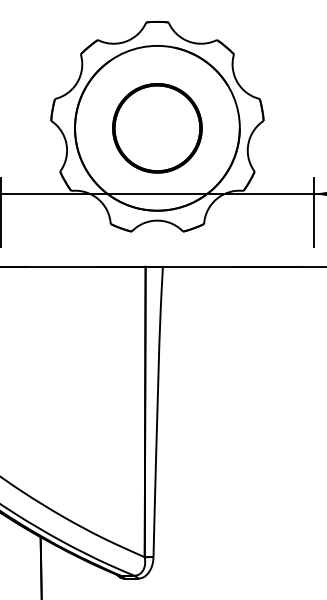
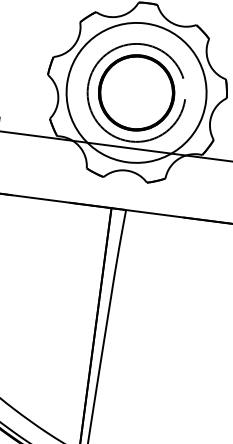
circle: (157, 127) -> (136, 92), size x0.7

